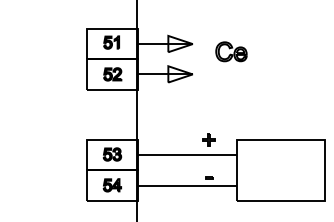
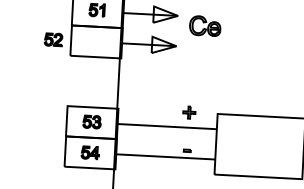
part: (231, 51) -> (205, 25), moved
part: (112, 74) -> (53, 39), moved

